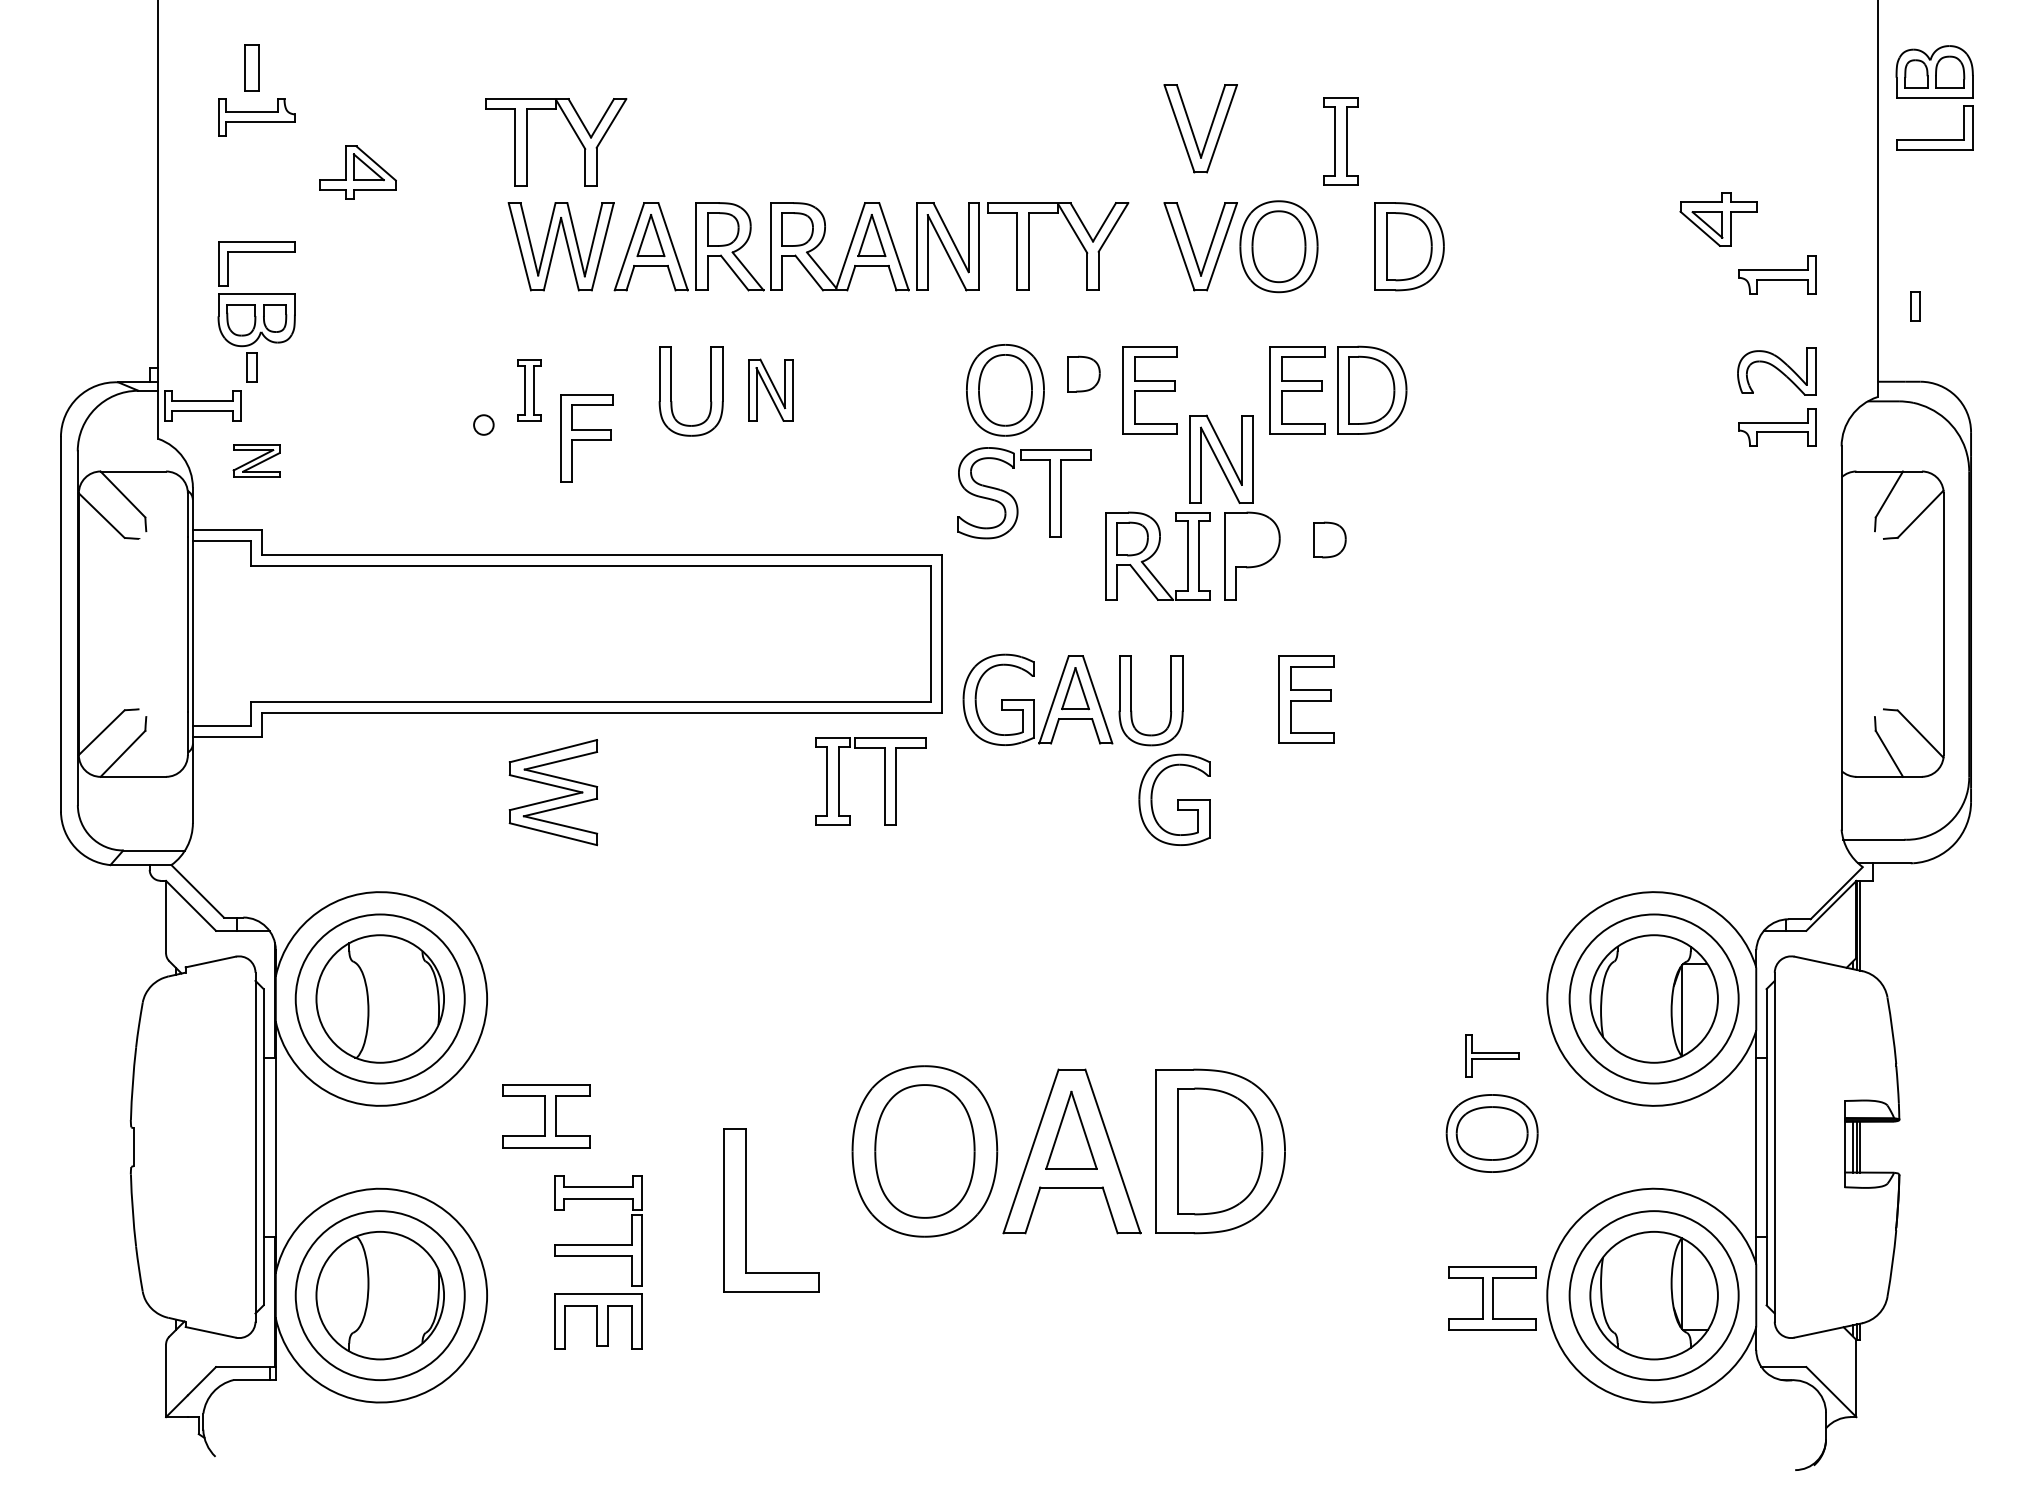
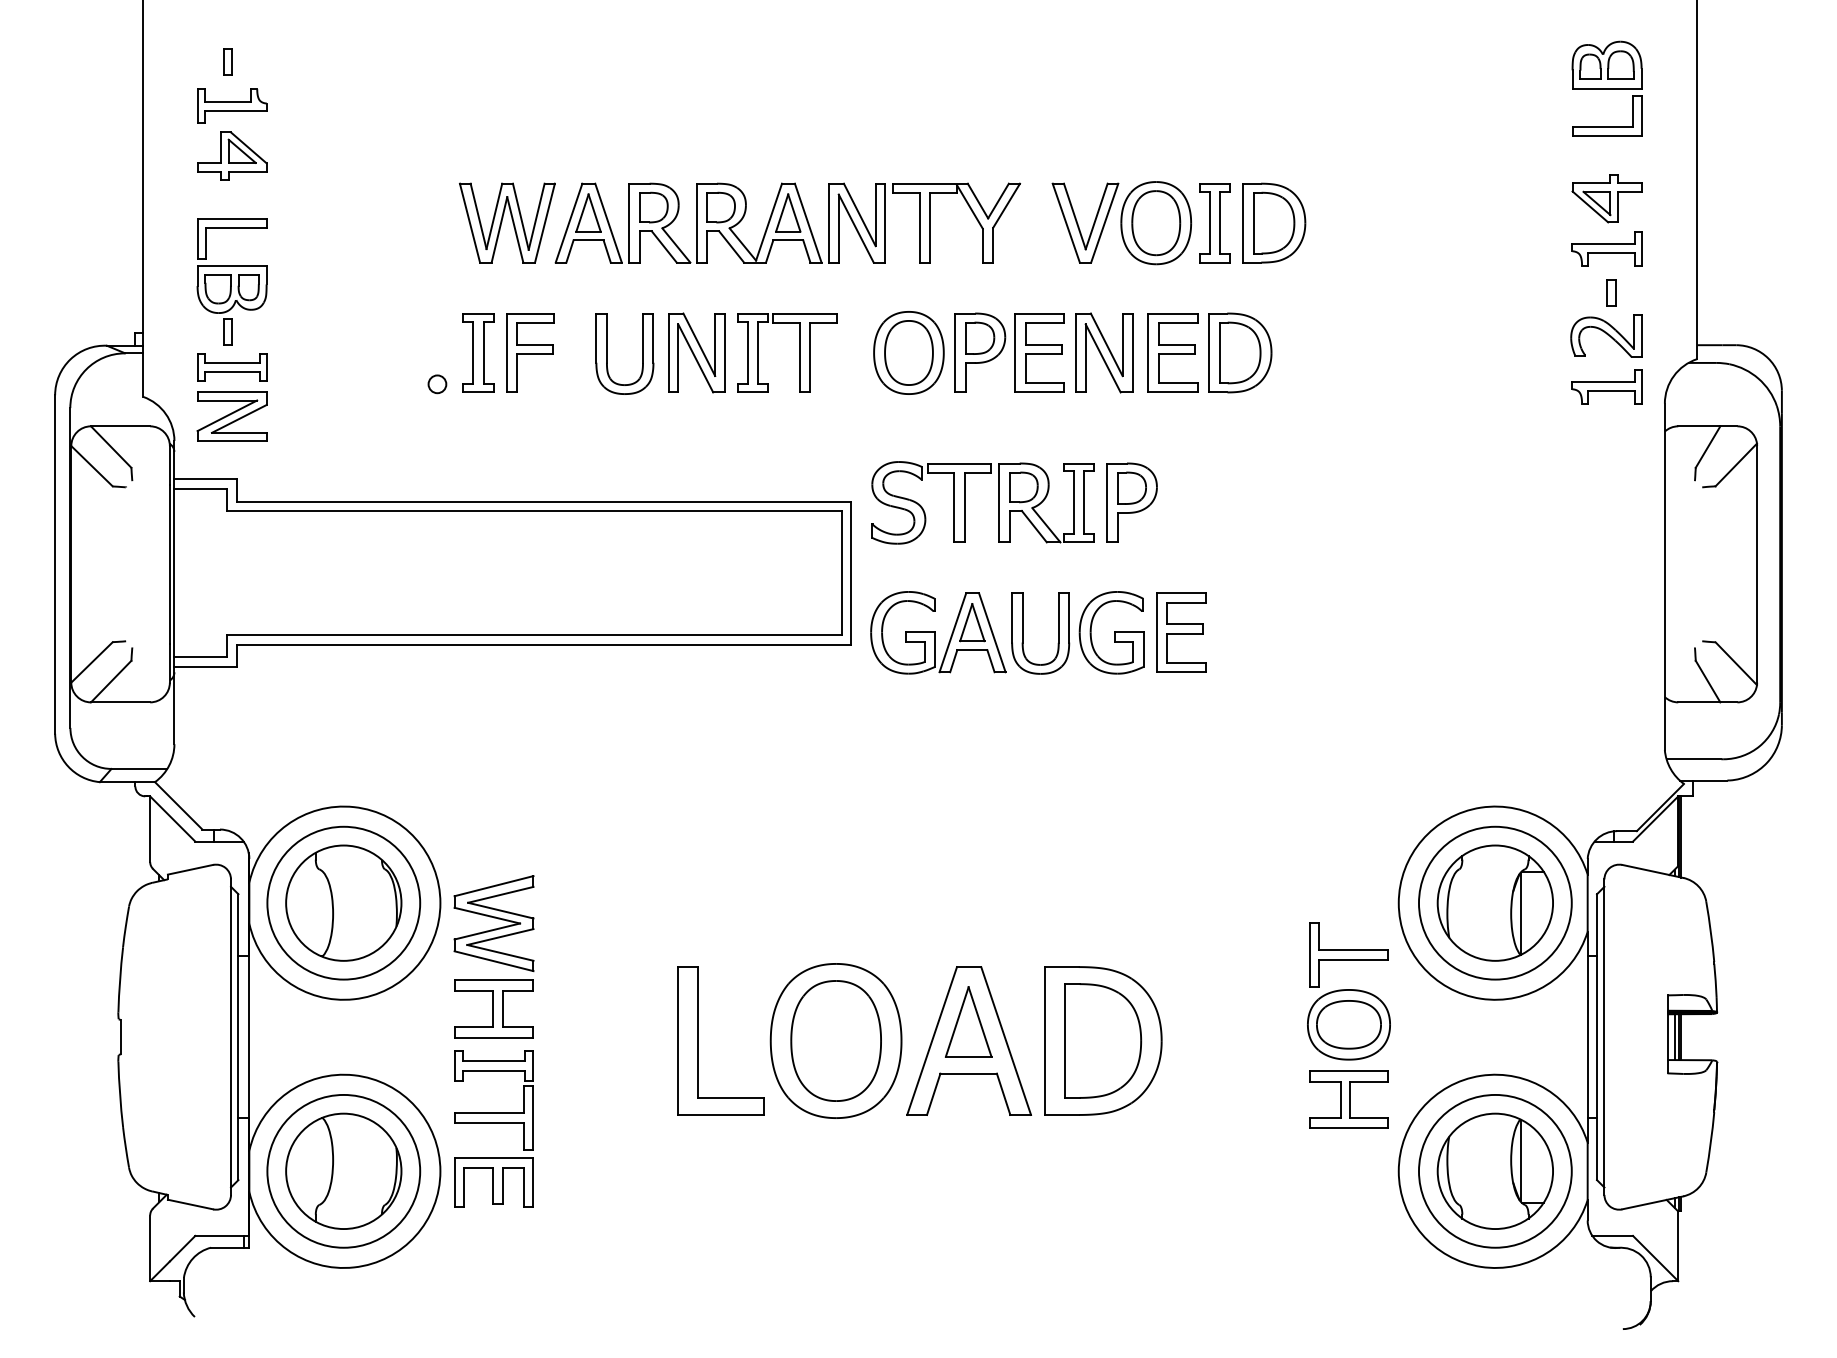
part: (251, 68) -> (227, 62), size x0.62
part: (1934, 97) -> (1606, 88), moved
part: (1193, 131) -> (1078, 118), removed
part: (574, 133) -> (519, 120), removed
part: (1340, 141) -> (1214, 222), moved
part: (357, 172) -> (231, 156), moved
part: (1718, 219) -> (1606, 198), moved
part: (1915, 306) -> (1611, 293), moved
part: (770, 389) -> (696, 352), size x1.43
part: (1084, 389) -> (980, 352), added
part: (529, 390) -> (478, 353), size x1.43
part: (202, 405) -> (231, 366), moved
part: (586, 438) -> (530, 353), moved
part: (1221, 458) -> (1104, 352), moved
part: (256, 460) -> (231, 416), size x1.67
part: (1015, 499) -> (923, 508), moved
part: (1329, 539) -> (1131, 487), moved
part: (884, 781) -> (799, 353), moved
part: (553, 792) -> (494, 923), moved
part: (1174, 799) -> (1111, 632), moved
part: (1492, 1055) -> (1349, 954), size x1.67
part: (746, 1210) -> (698, 1041), moved
part: (598, 1262) -> (494, 1128), moved
part: (1492, 1298) -> (1349, 1099), moved

